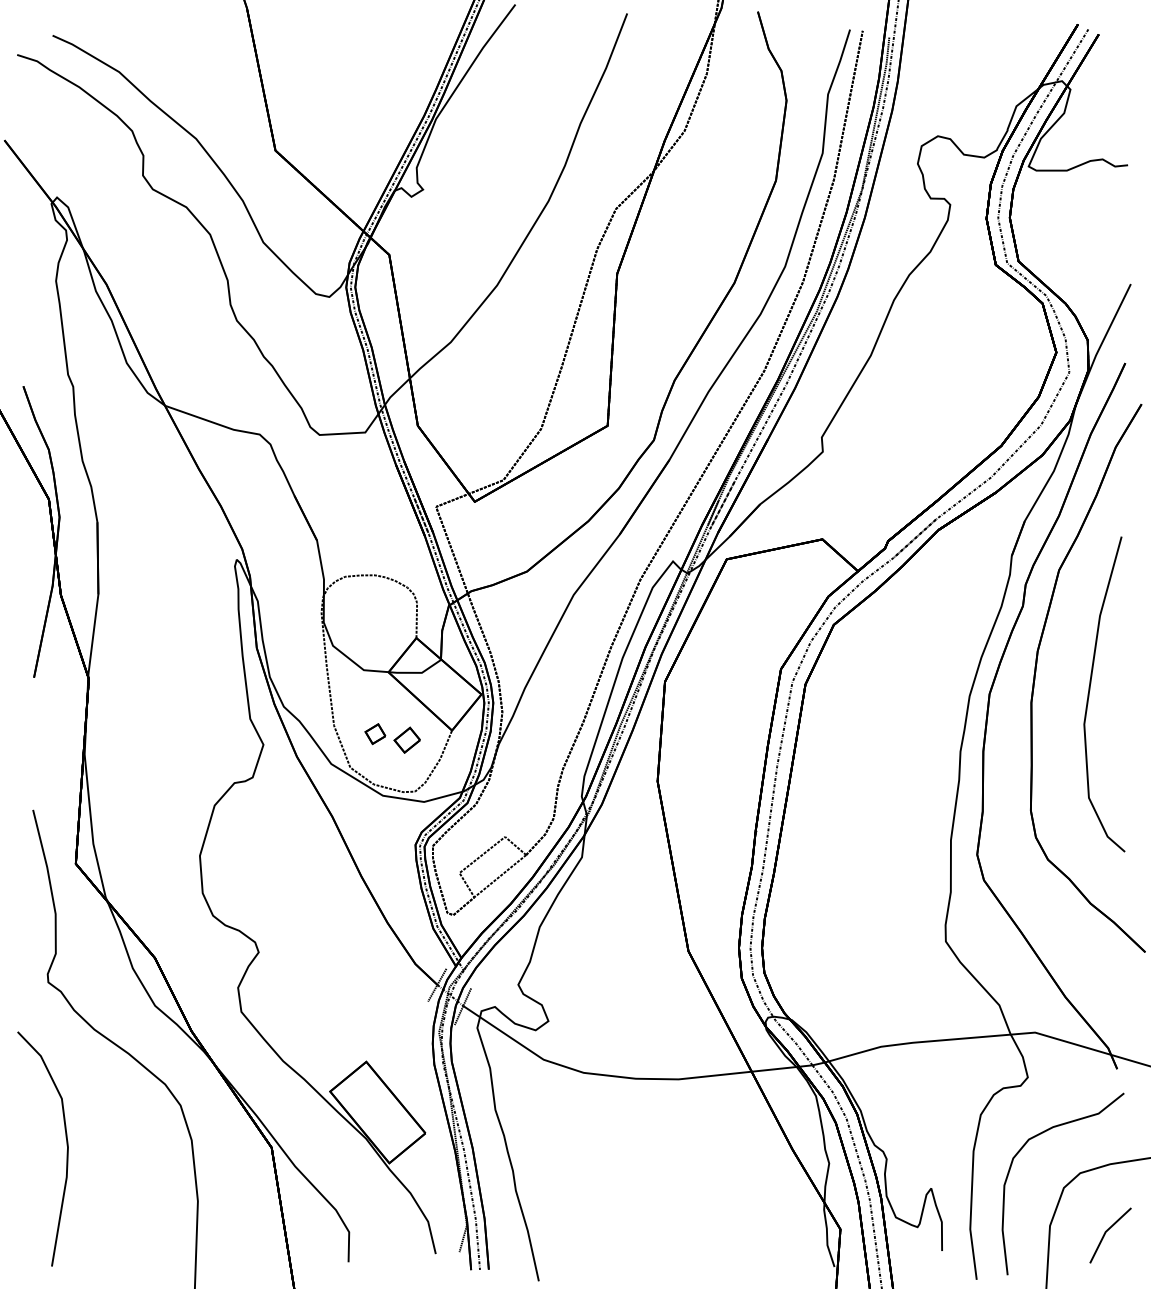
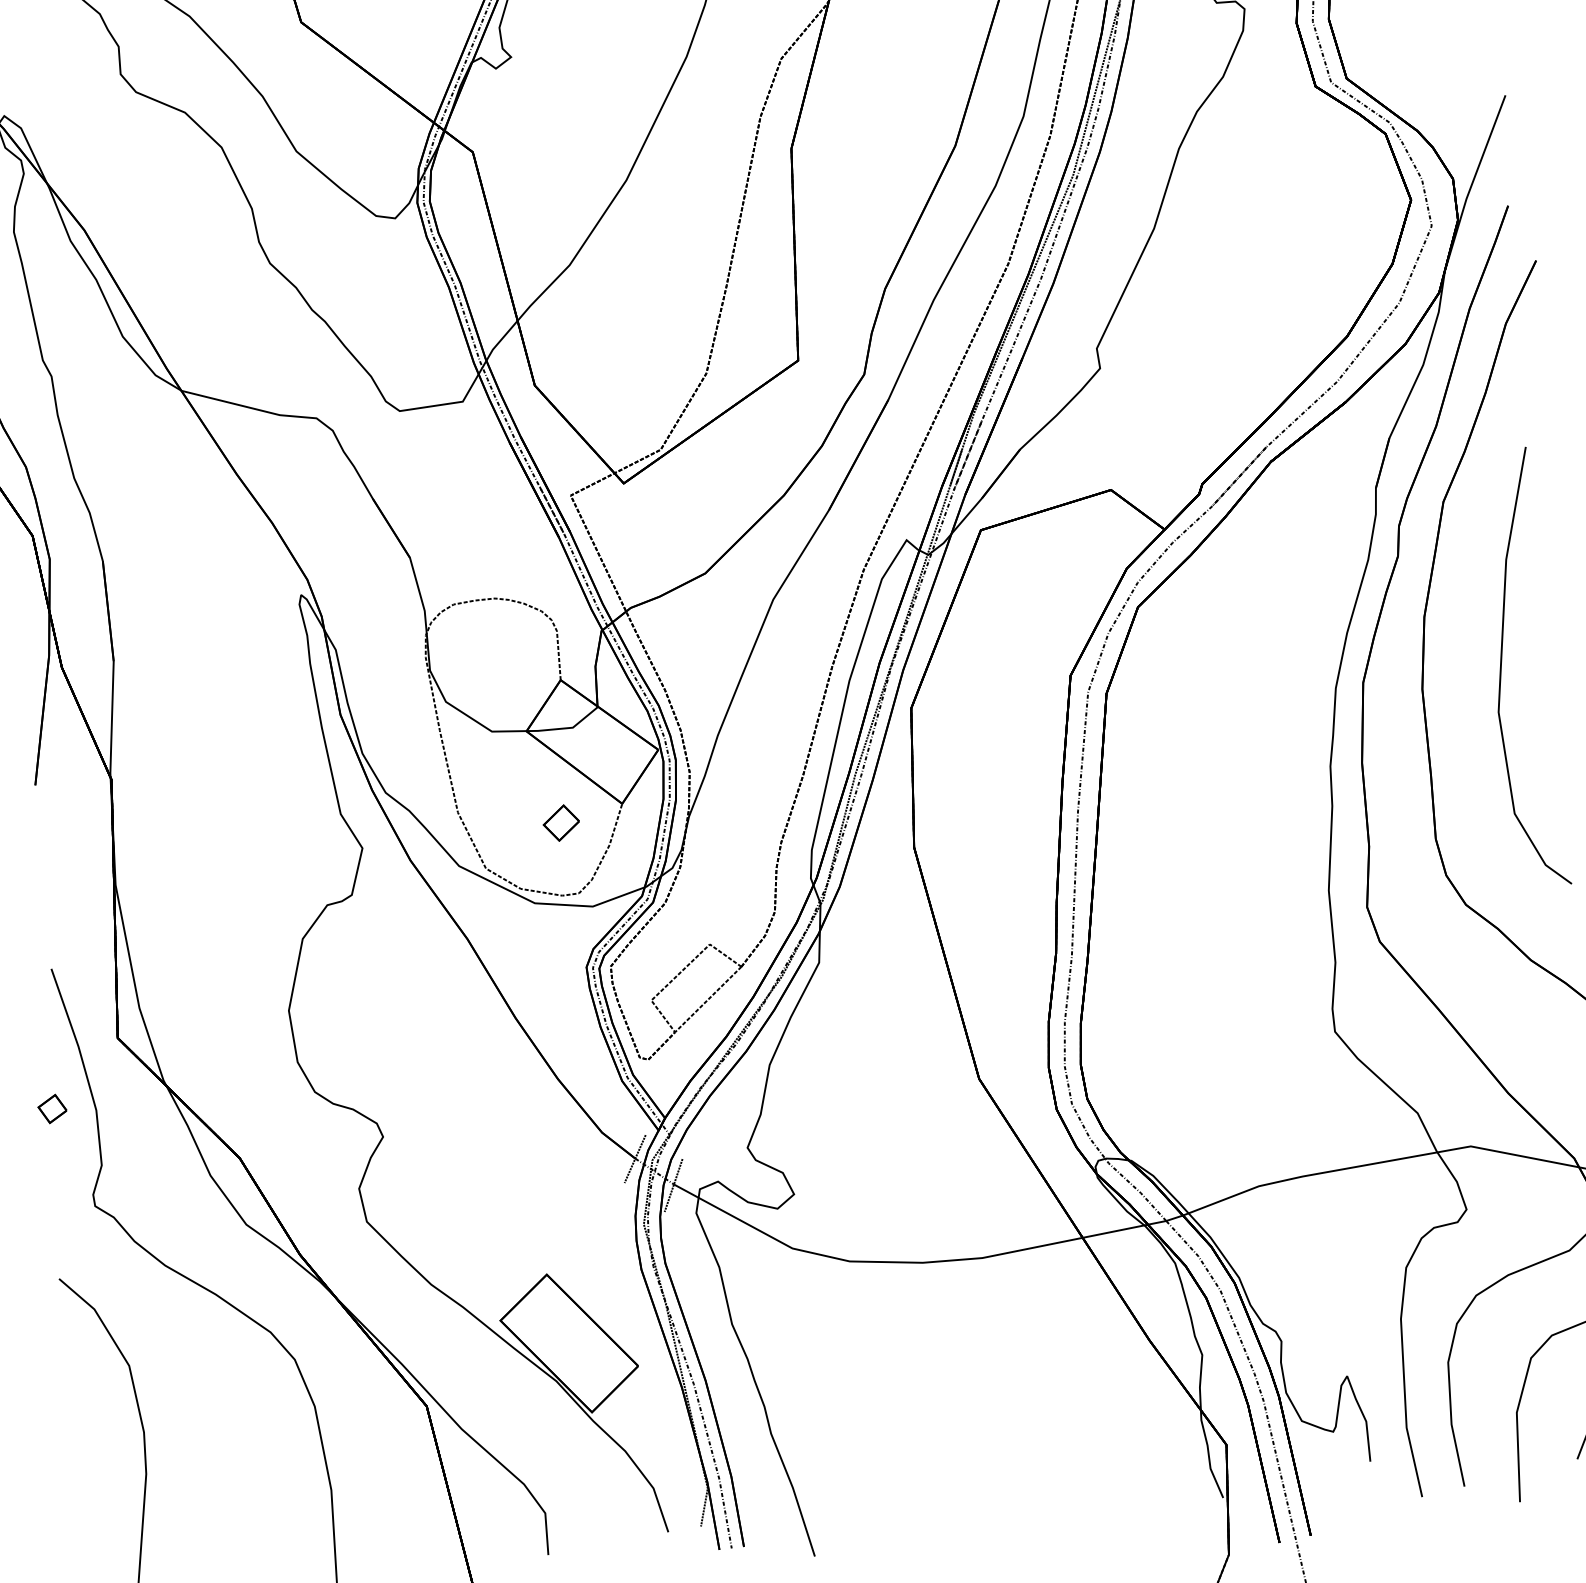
part: (375, 734) -> (52, 1109), moved

